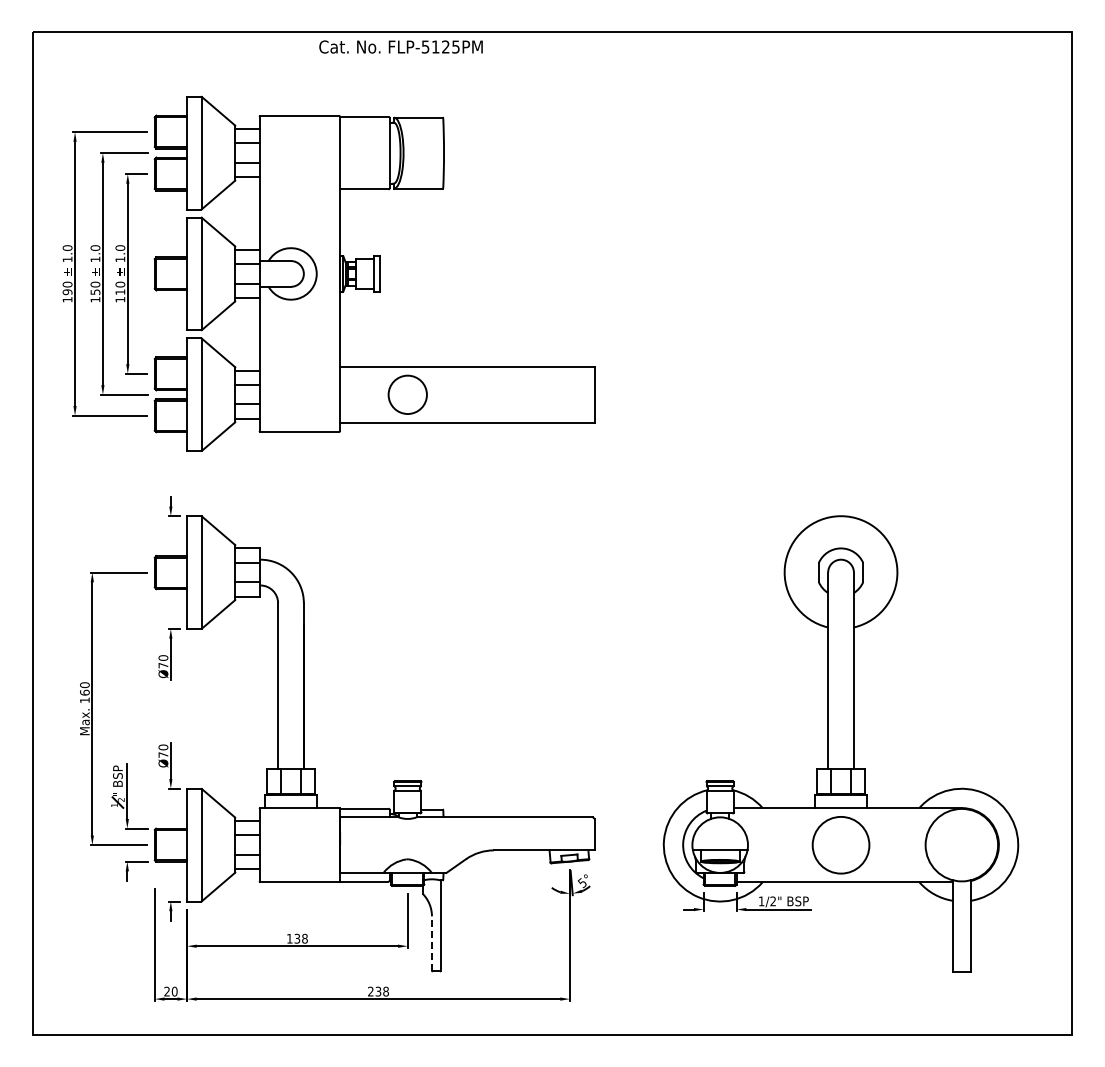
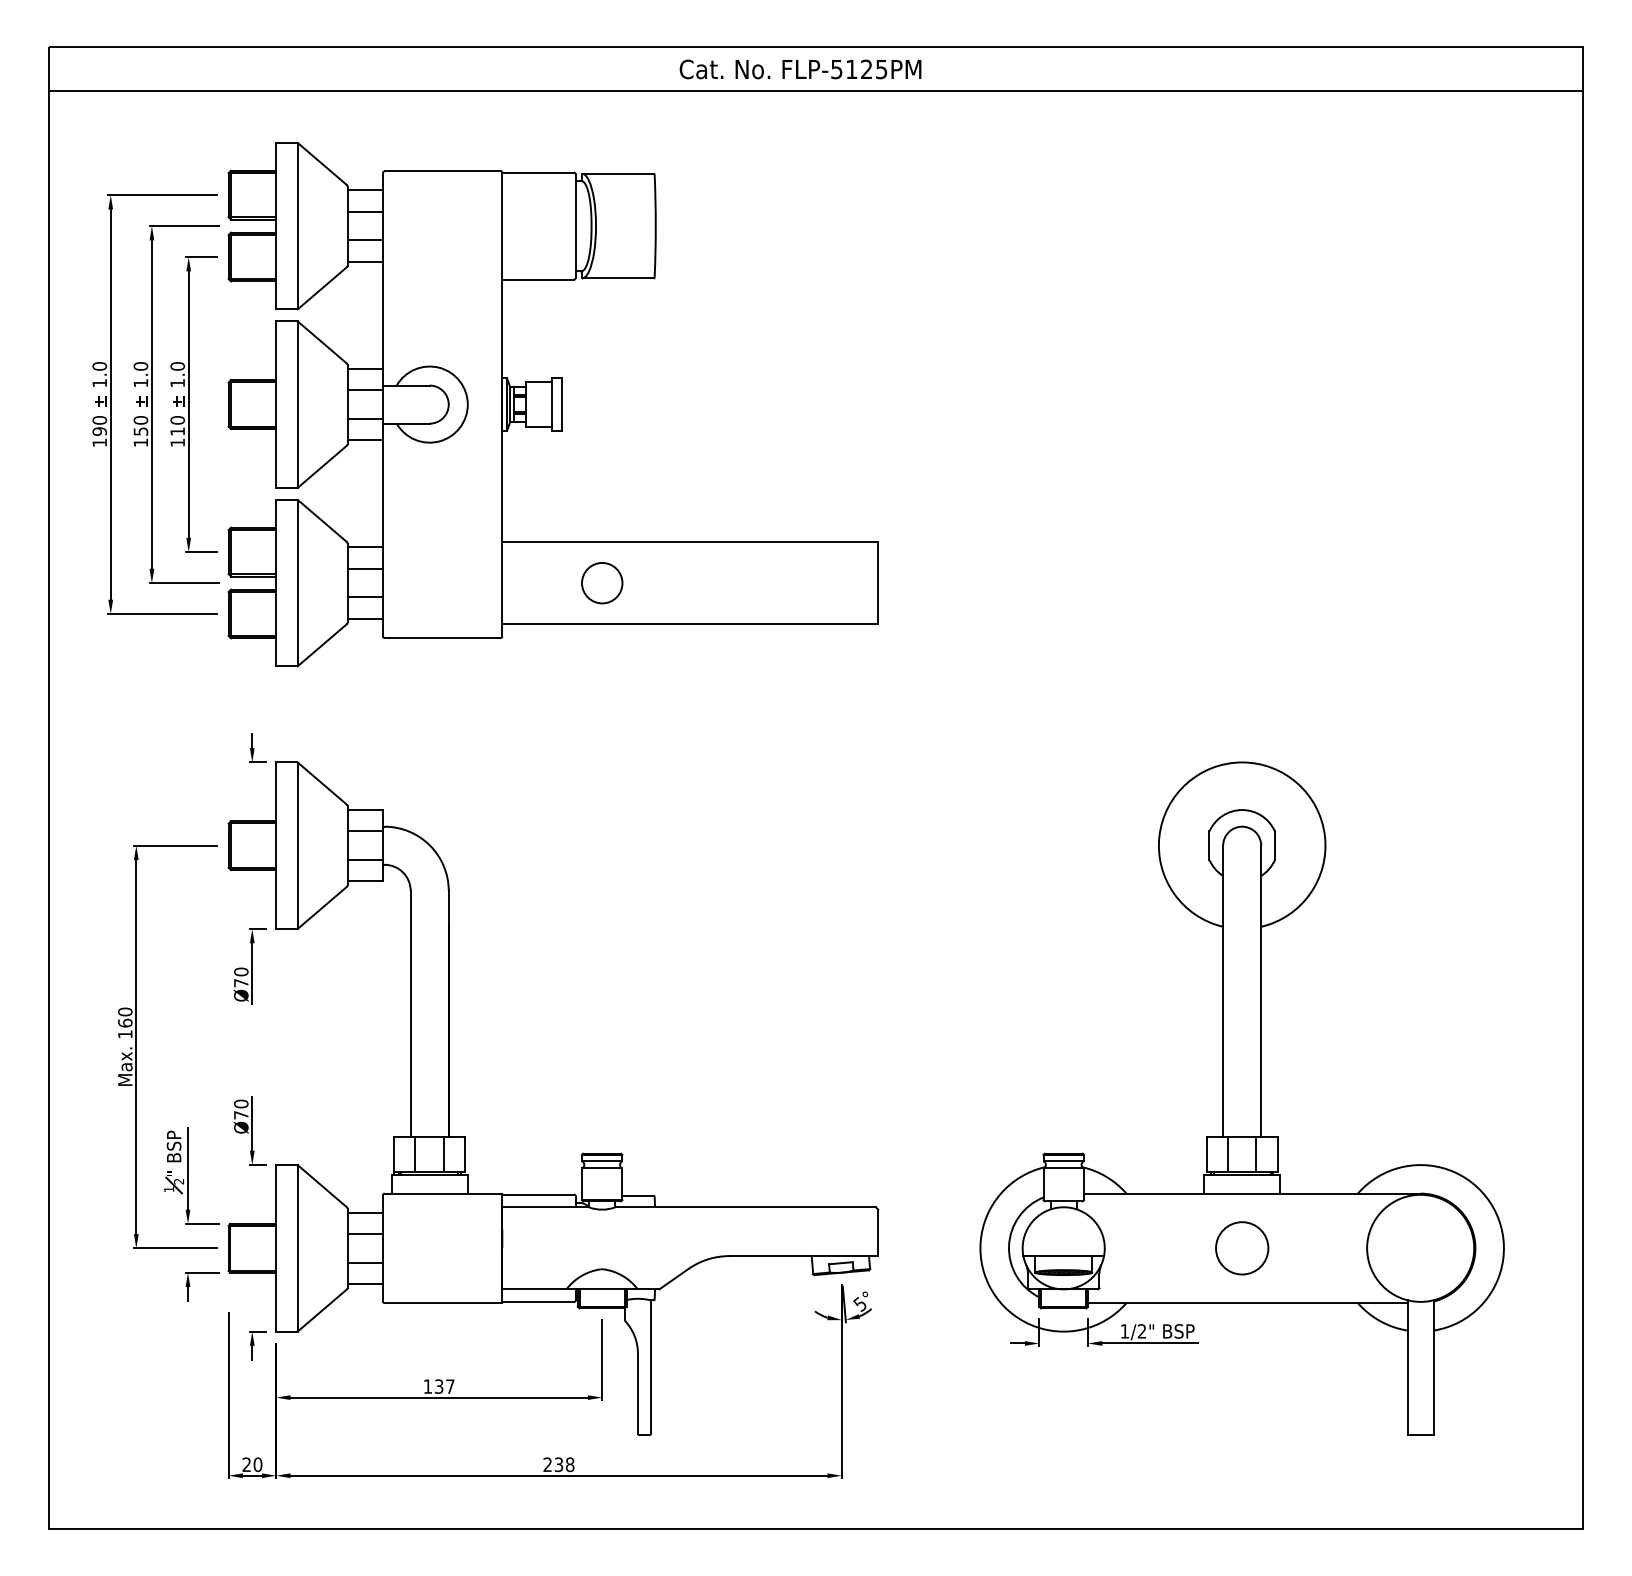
text: (400, 46) -> (799, 68), moved
line: (552, 61) -> (816, 90), added
circle: (407, 394) -> (601, 582), size x0.71
circle: (840, 844) -> (1241, 1247), size x0.62
text: (304, 938) -> (449, 1386), 138 -> 137
line: (431, 943) -> (637, 1393), dashed -> solid

